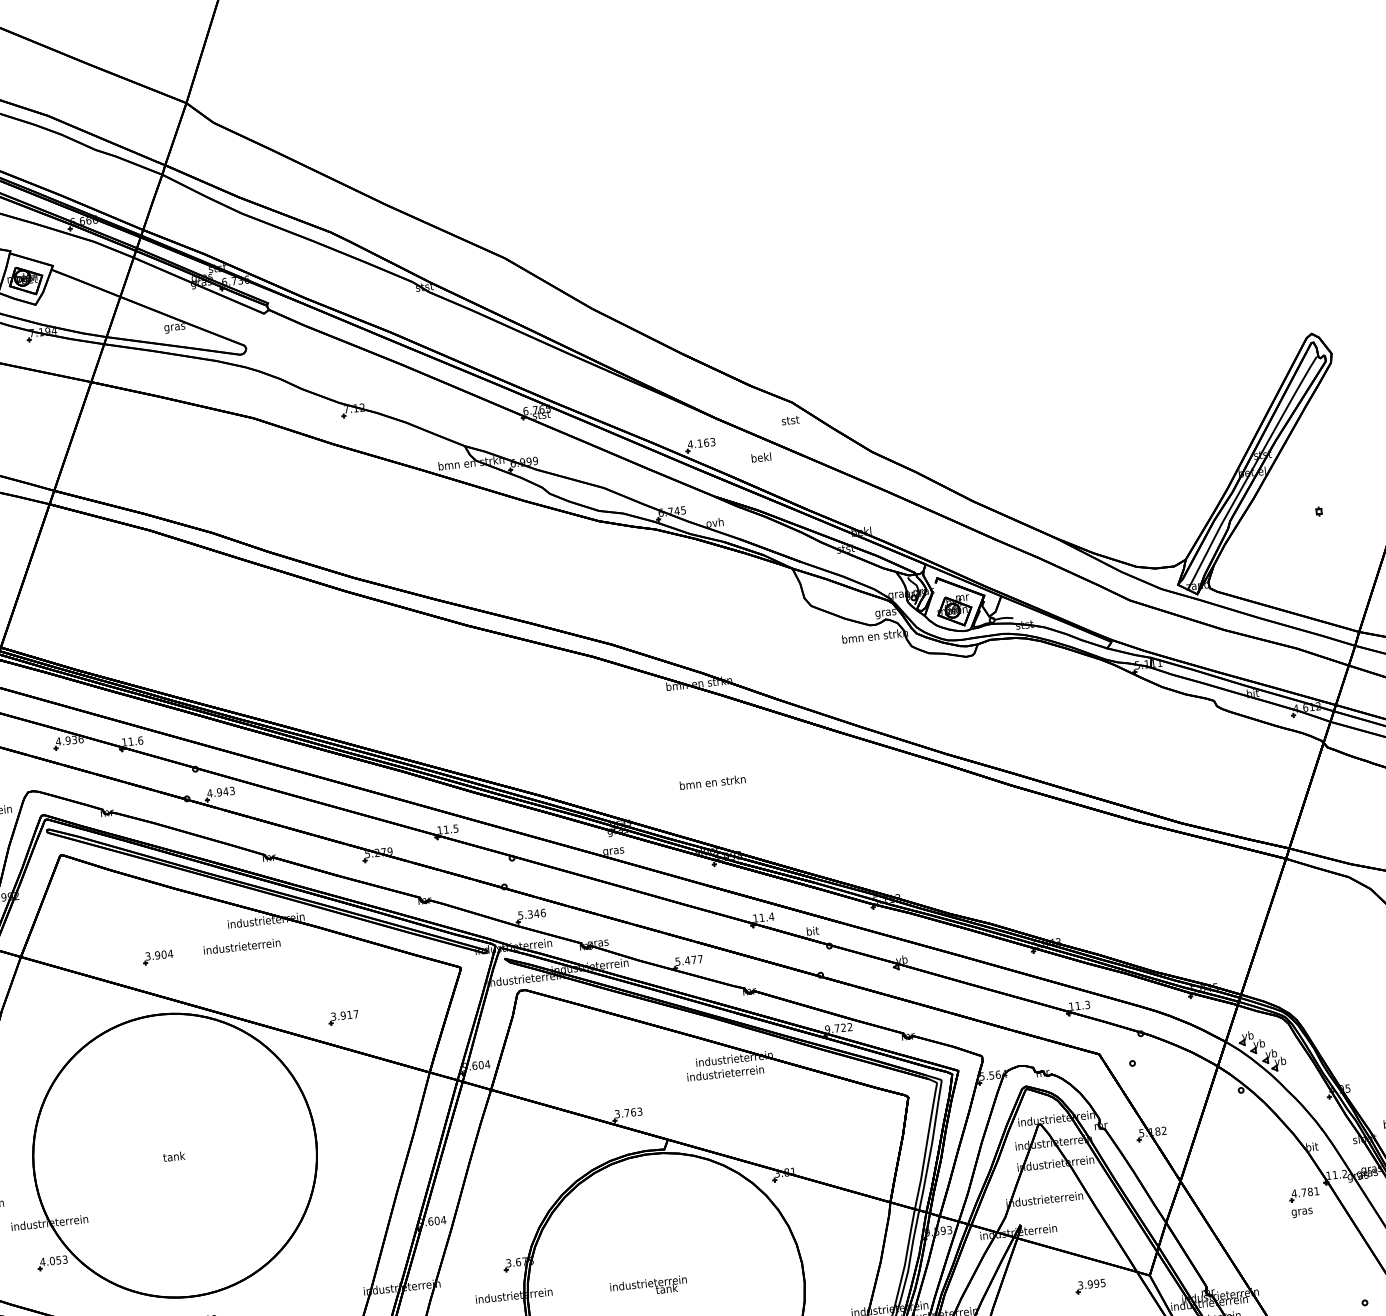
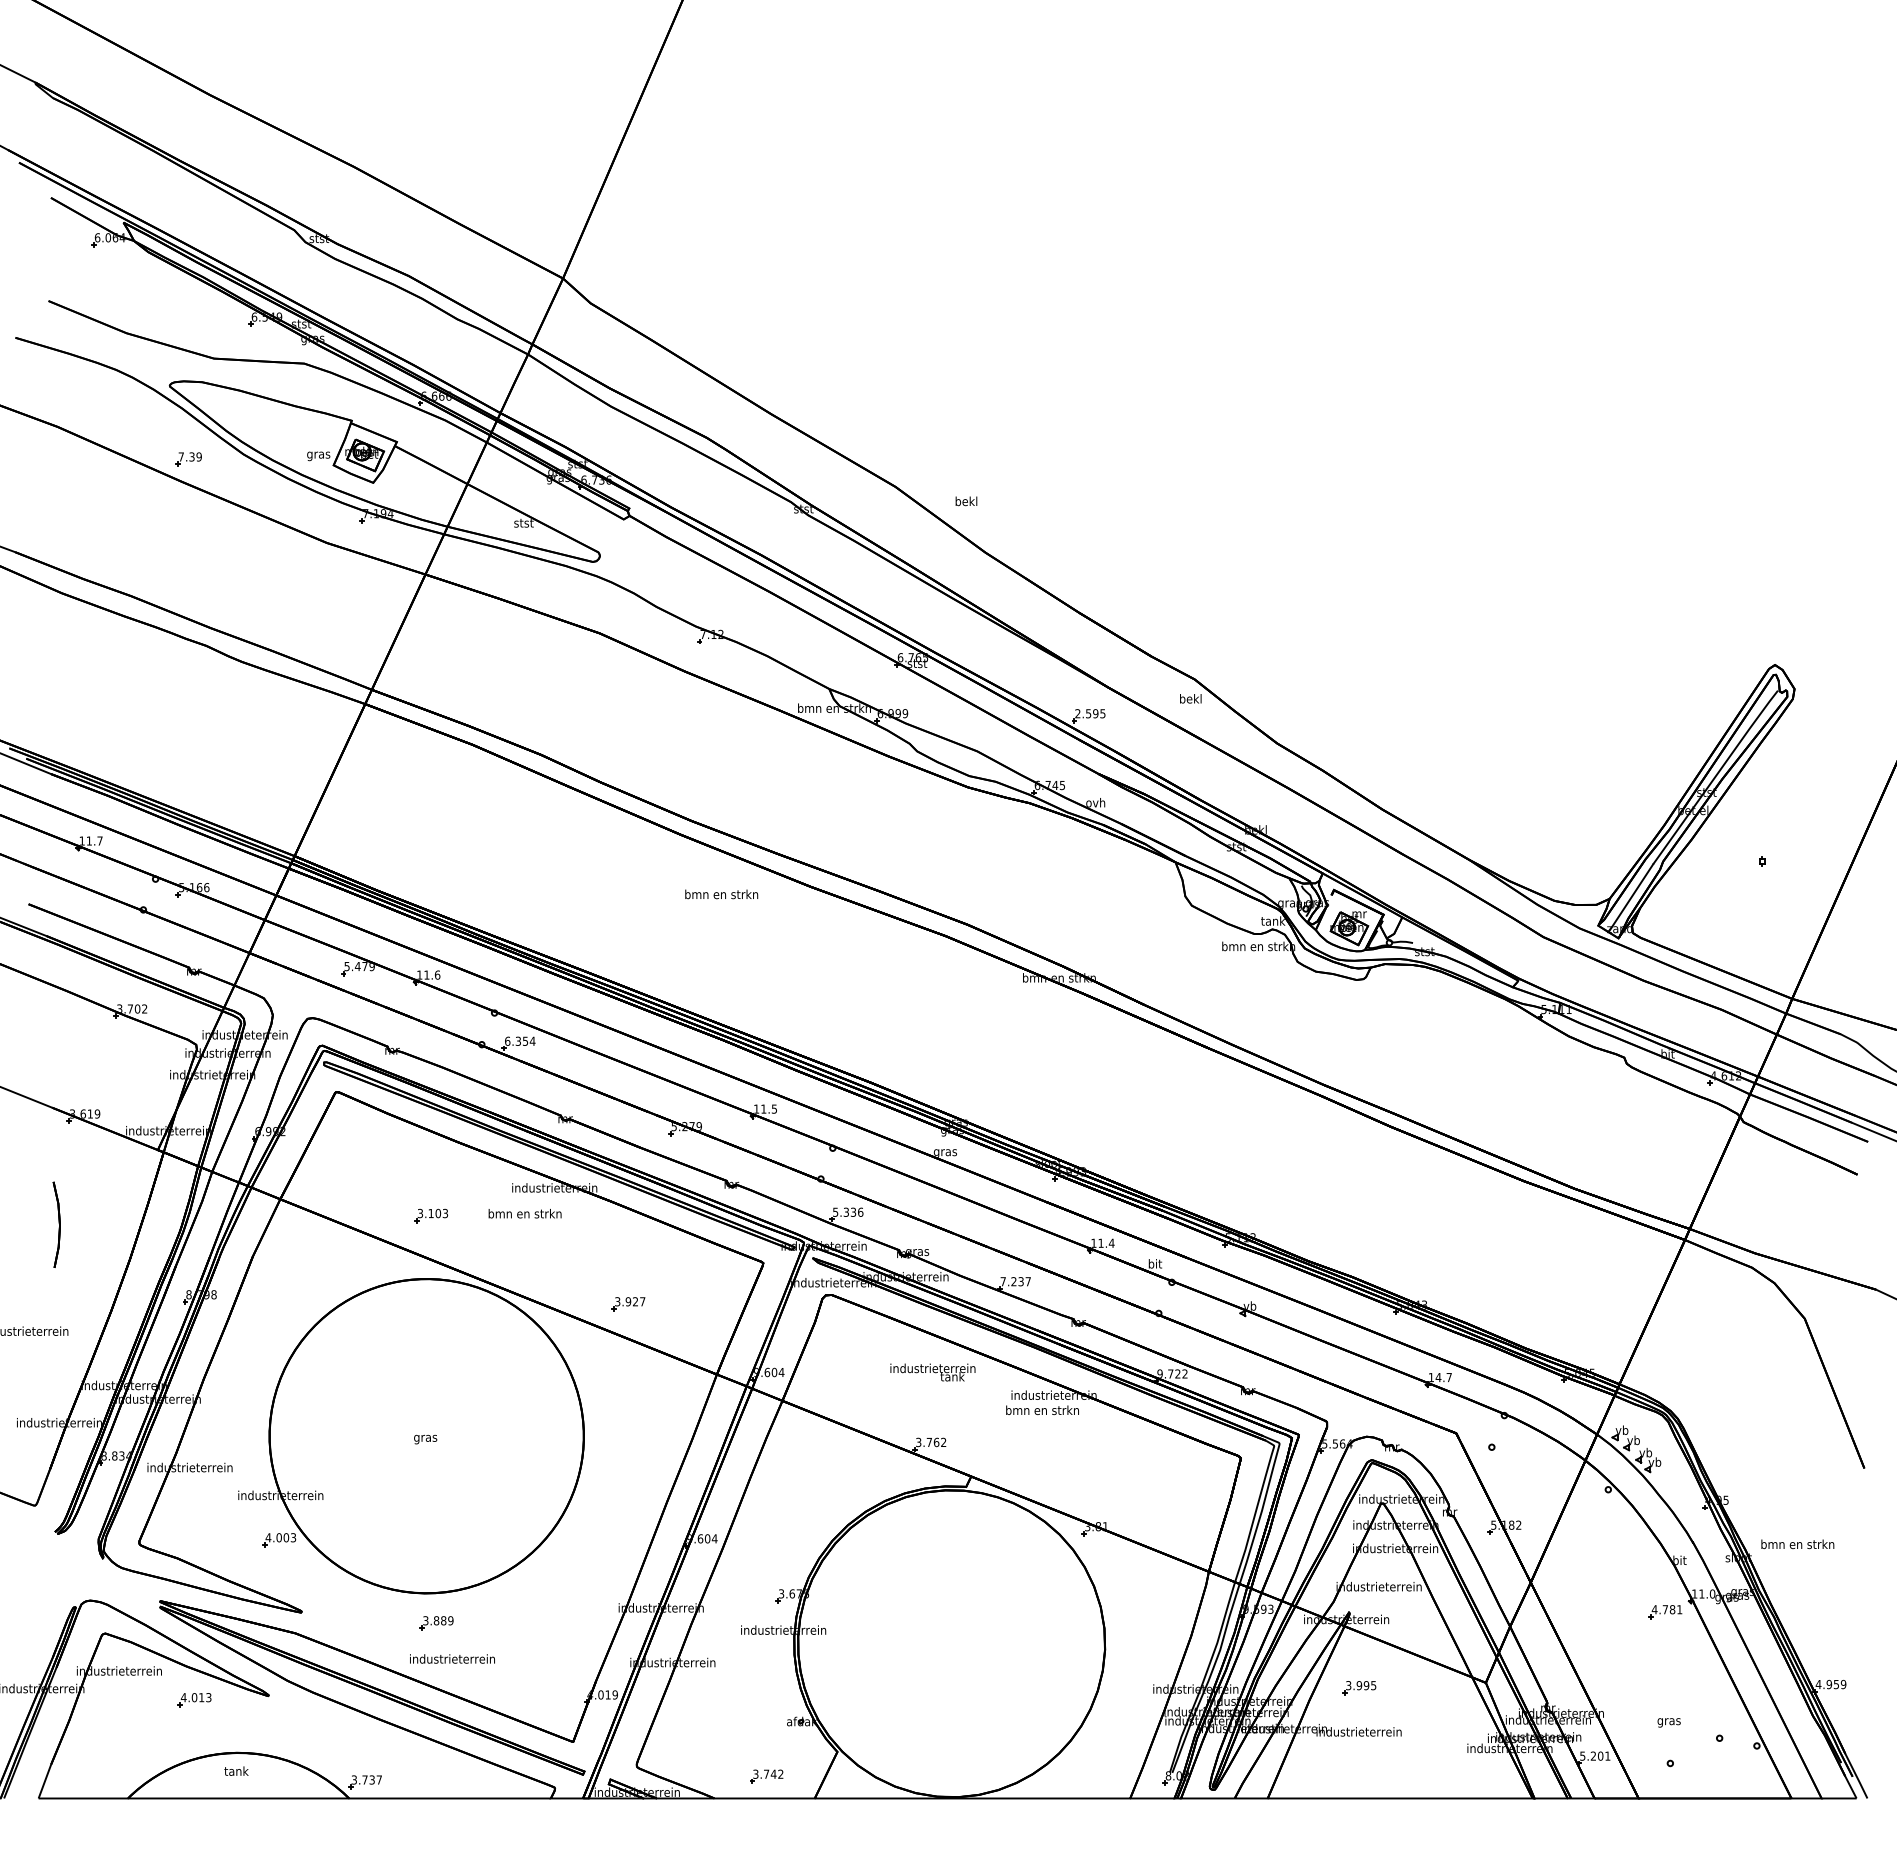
text: (174, 327) -> (523, 524), gras -> stst
text: (790, 420) -> (1190, 698), stst -> bekl
text: (701, 443) -> (1090, 713), 4.163 -> 2.595
text: (761, 457) -> (966, 501), moved
text: (886, 613) -> (1273, 922), gras -> tank
text: (69, 740) -> (359, 966), 4.936 -> 5.479
text: (712, 782) -> (721, 894), moved
text: (220, 791) -> (519, 1040), 4.943 -> 6.354
text: (536, 912) -> (853, 1211), 5.346 -> 5.336
text: (241, 946) -> (524, 1213), industrieterrein -> bmn en strkn
text: (164, 954) -> (438, 1213), 3.904 -> 3.103
text: (685, 960) -> (1011, 1281), 5.477 -> 7.237
text: (1082, 1005) -> (1443, 1377), 11.3 -> 14.7
text: (349, 1014) -> (635, 1301), 3.917 -> 3.927
text: (725, 1073) -> (1042, 1410), industrieterrein -> bmn en strkn
text: (639, 1111) -> (943, 1442), 3.763 -> 3.762
text: (174, 1157) -> (425, 1438), tank -> gras
text: (1344, 1173) -> (1712, 1593), 11.2 -> 11.0
text: (1301, 1212) -> (1668, 1722), moved
text: (58, 1260) -> (286, 1537), 4.053 -> 4.003
part: (1090, 1286) -> (1359, 1688), moved
text: (648, 1287) -> (932, 1372), moved

